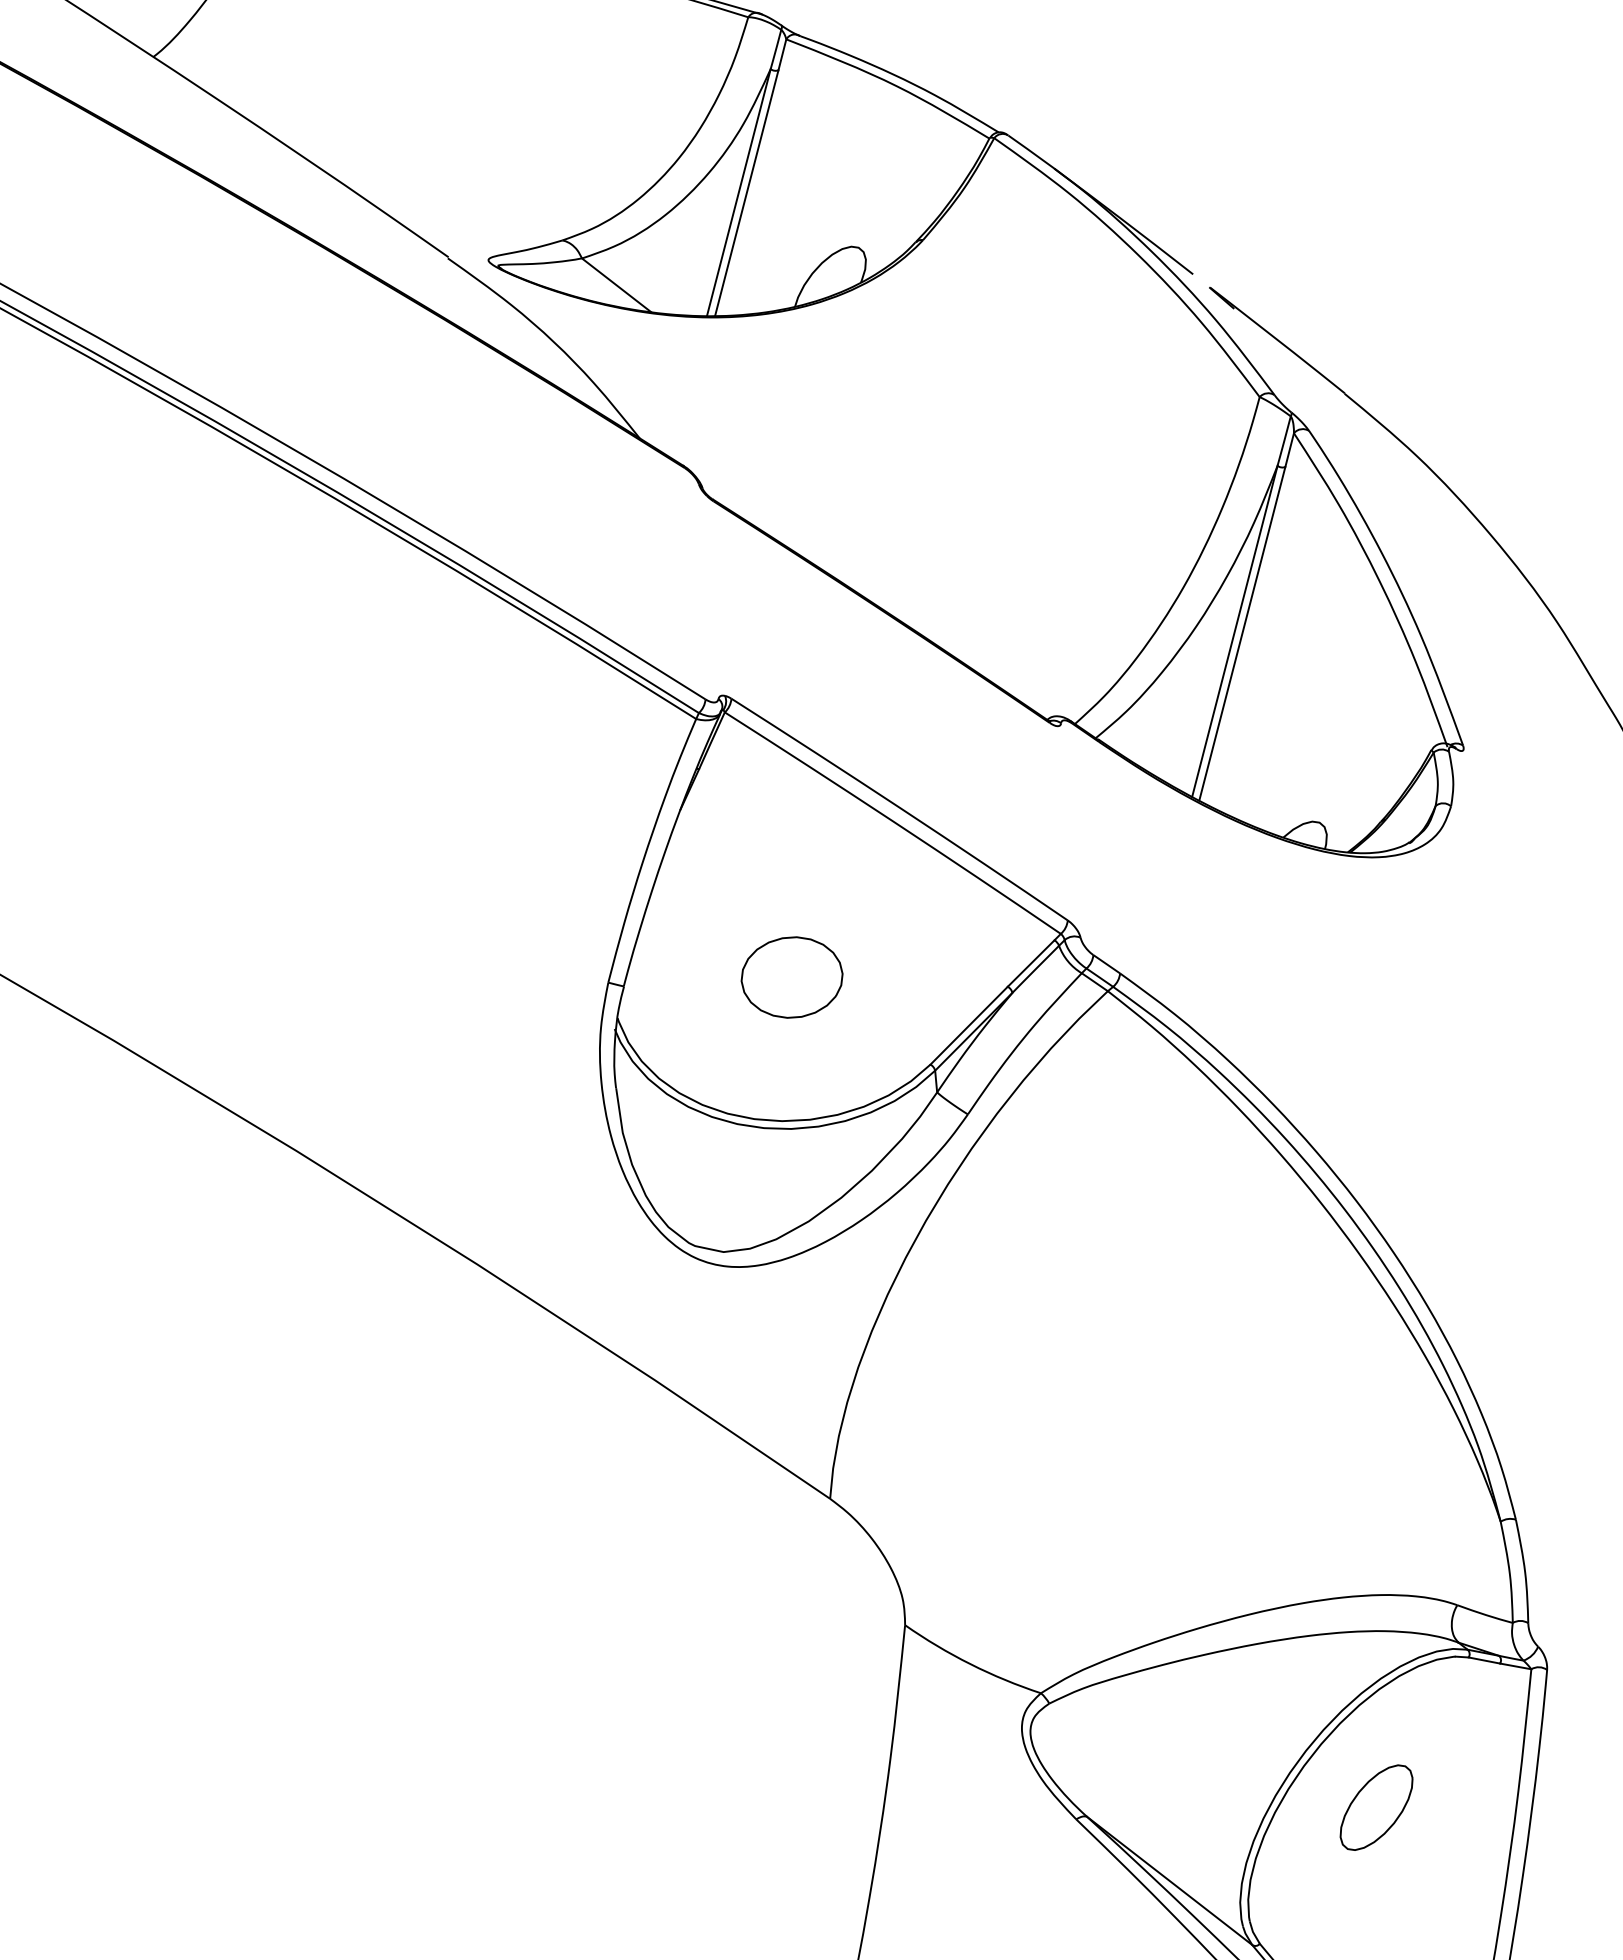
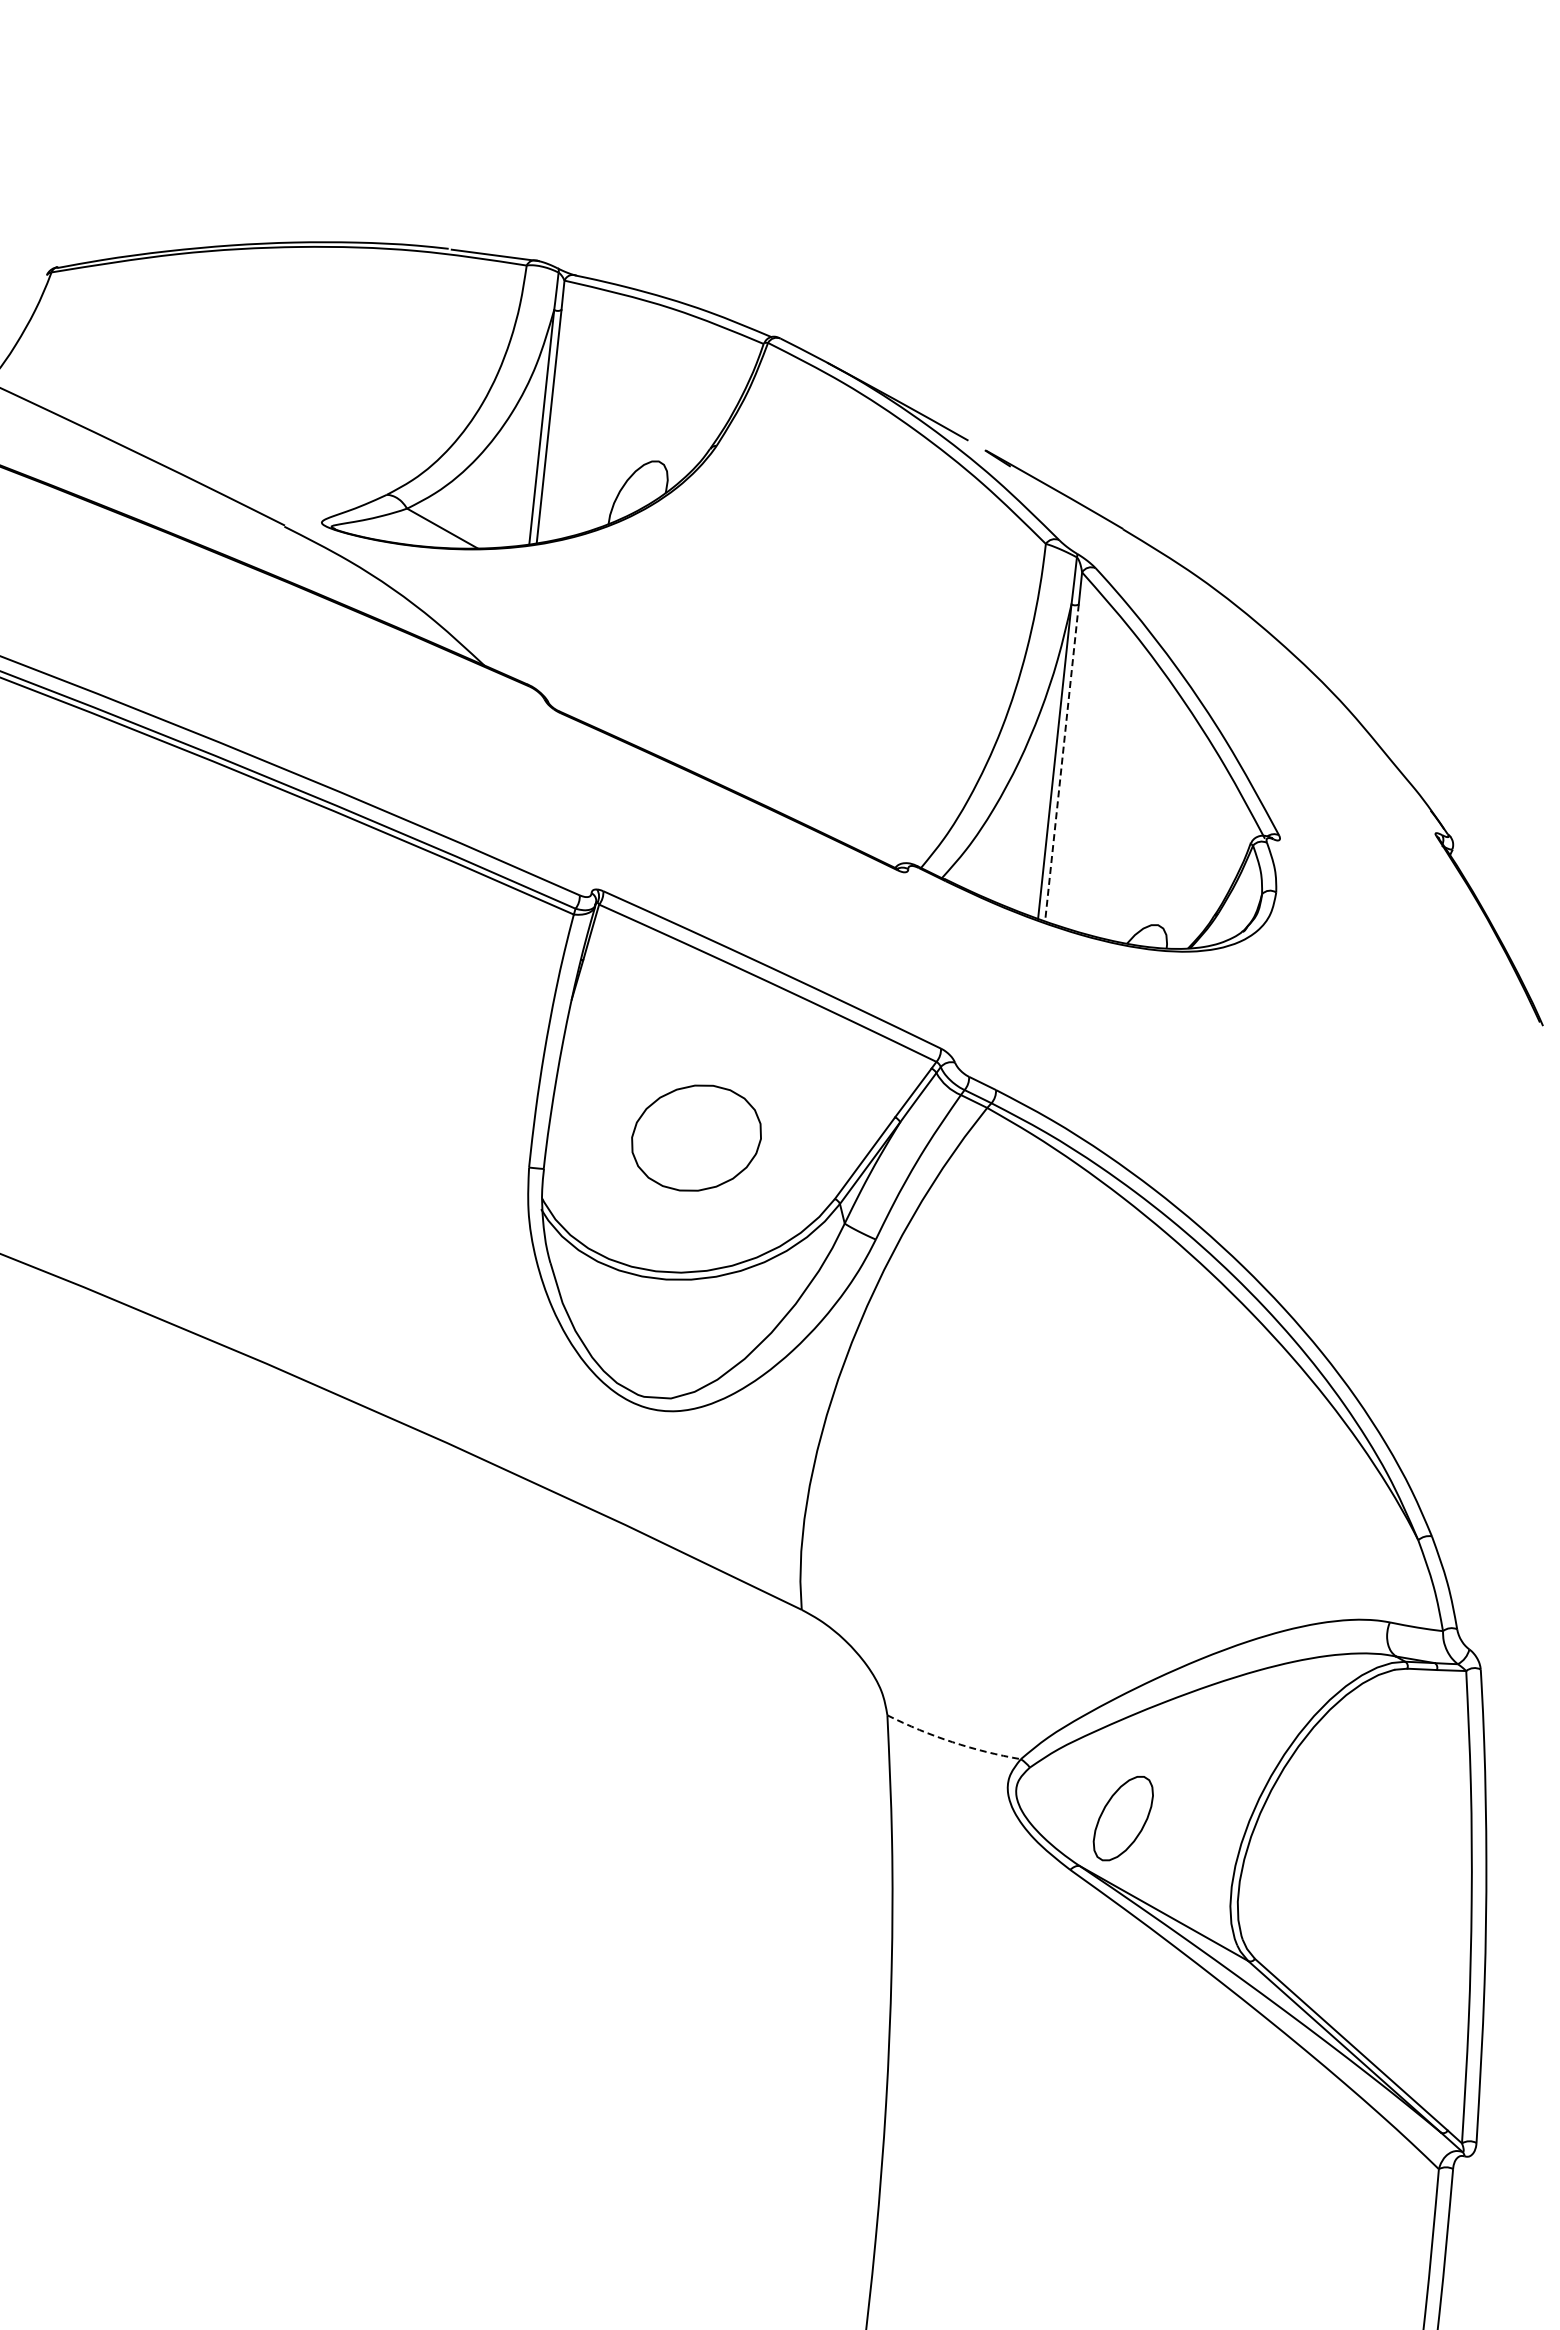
line: (1241, 634) -> (1061, 763), solid -> dashed
part: (792, 976) -> (696, 1137), size x1.4
arc: (970, 1664) -> (952, 1742), solid -> dashed
part: (1375, 1807) -> (1122, 1818), moved

